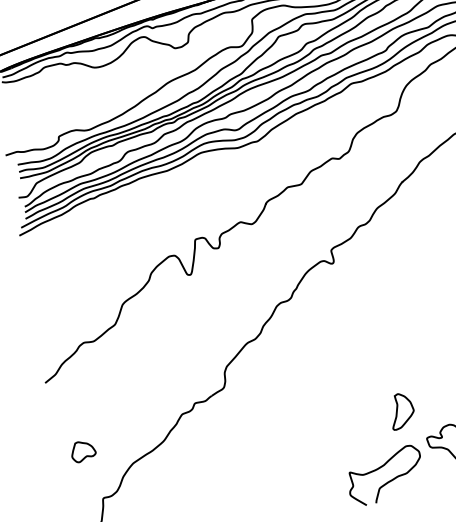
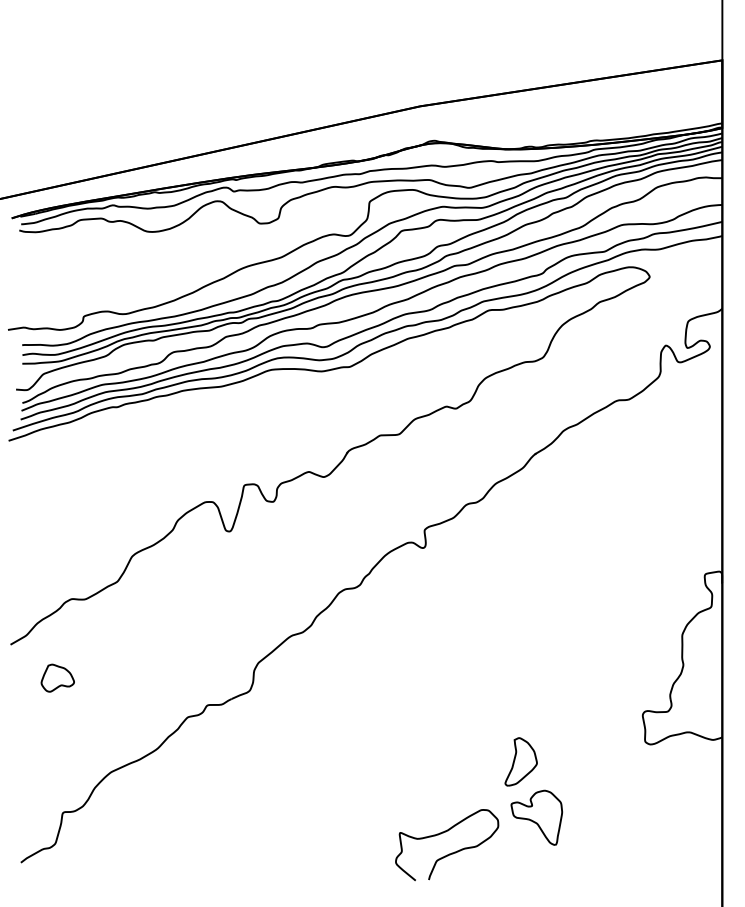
part: (401, 410) -> (520, 761), moved
part: (83, 451) -> (57, 677), moved

